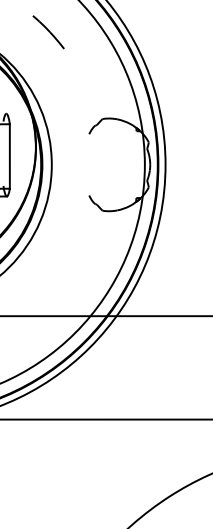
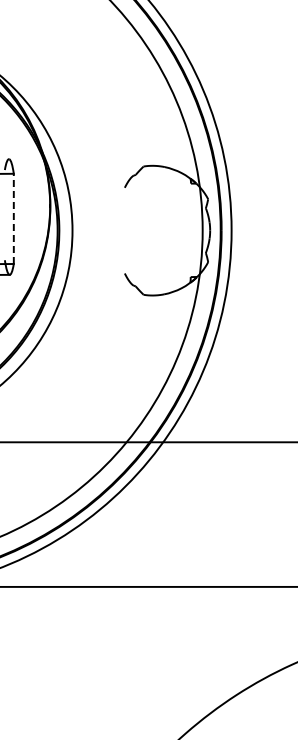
part: (48, 31) -> (67, 44), removed
line: (9, 156) -> (13, 218), solid -> dashed

